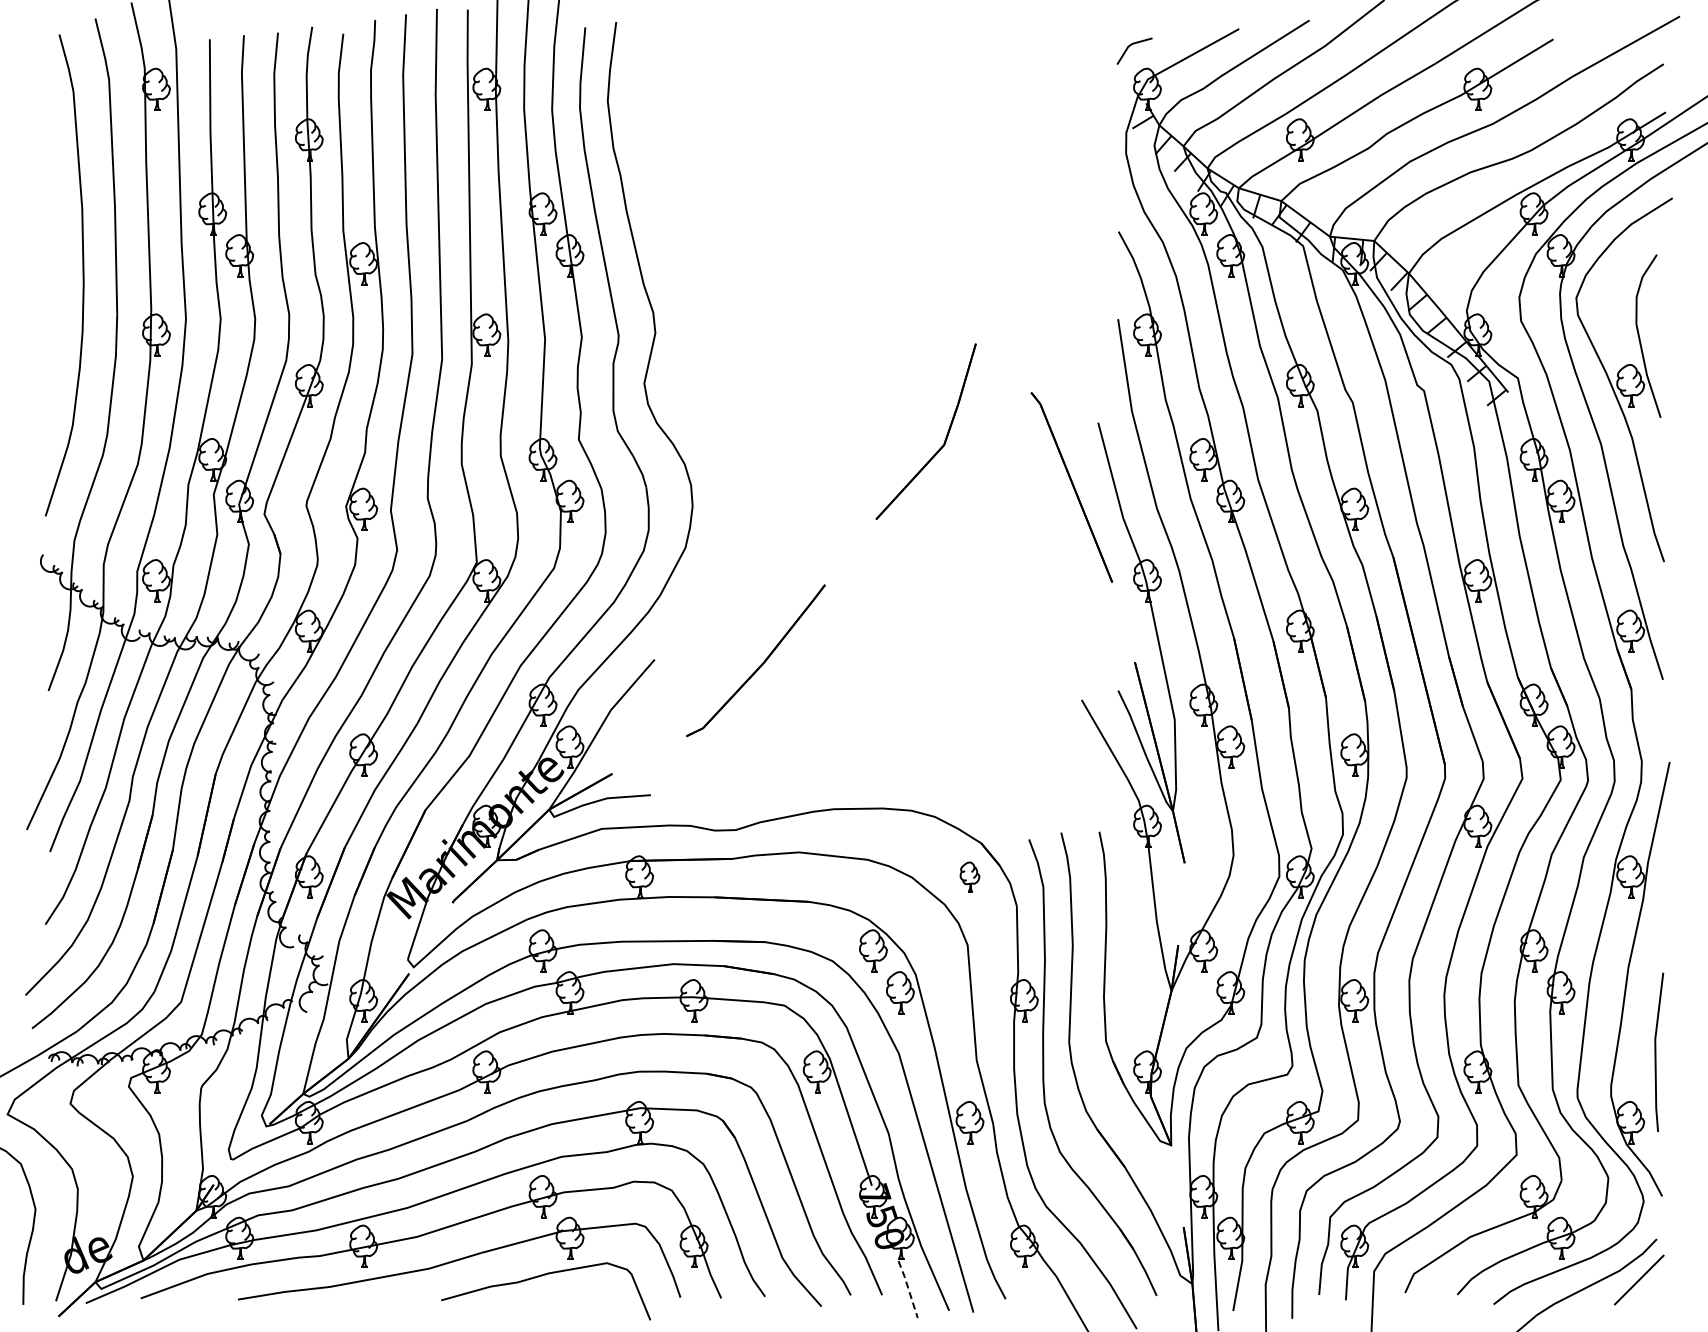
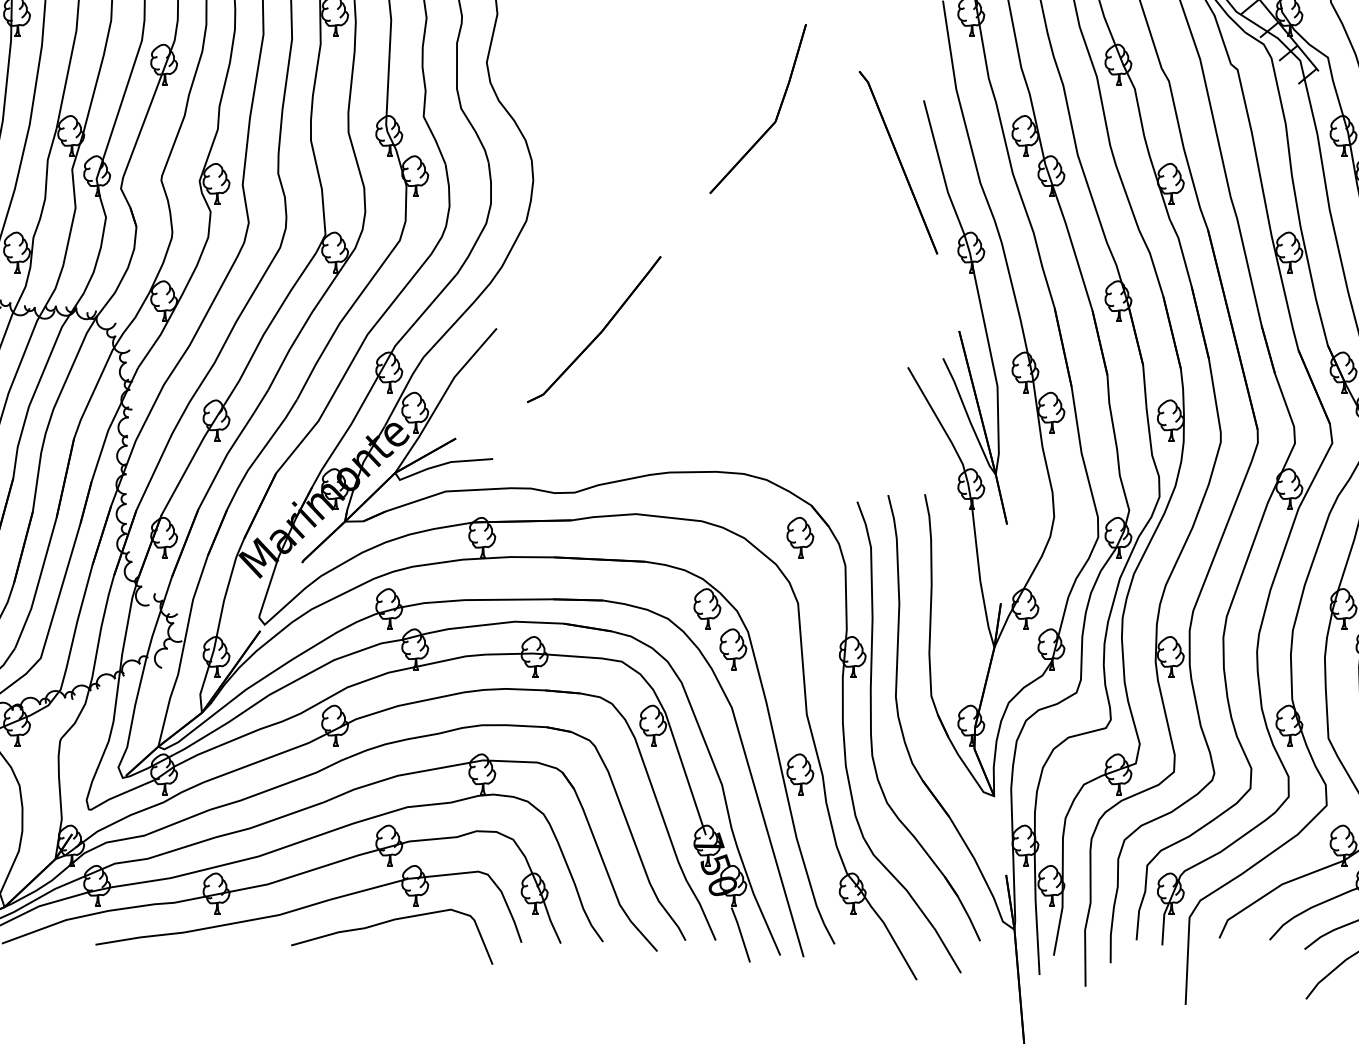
part: (969, 876) -> (799, 537), size x1.43
line: (908, 1288) -> (741, 934), dashed -> solid

